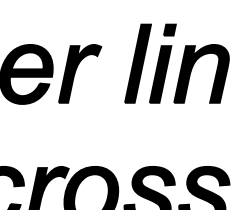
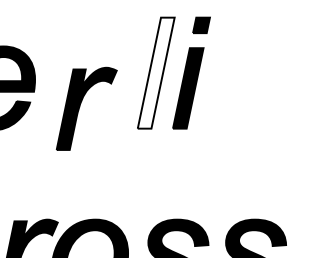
fill: (137, 63) -> (155, 72), removed
part: (192, 69) -> (233, 81), removed
part: (80, 73) -> (87, 108), moved

